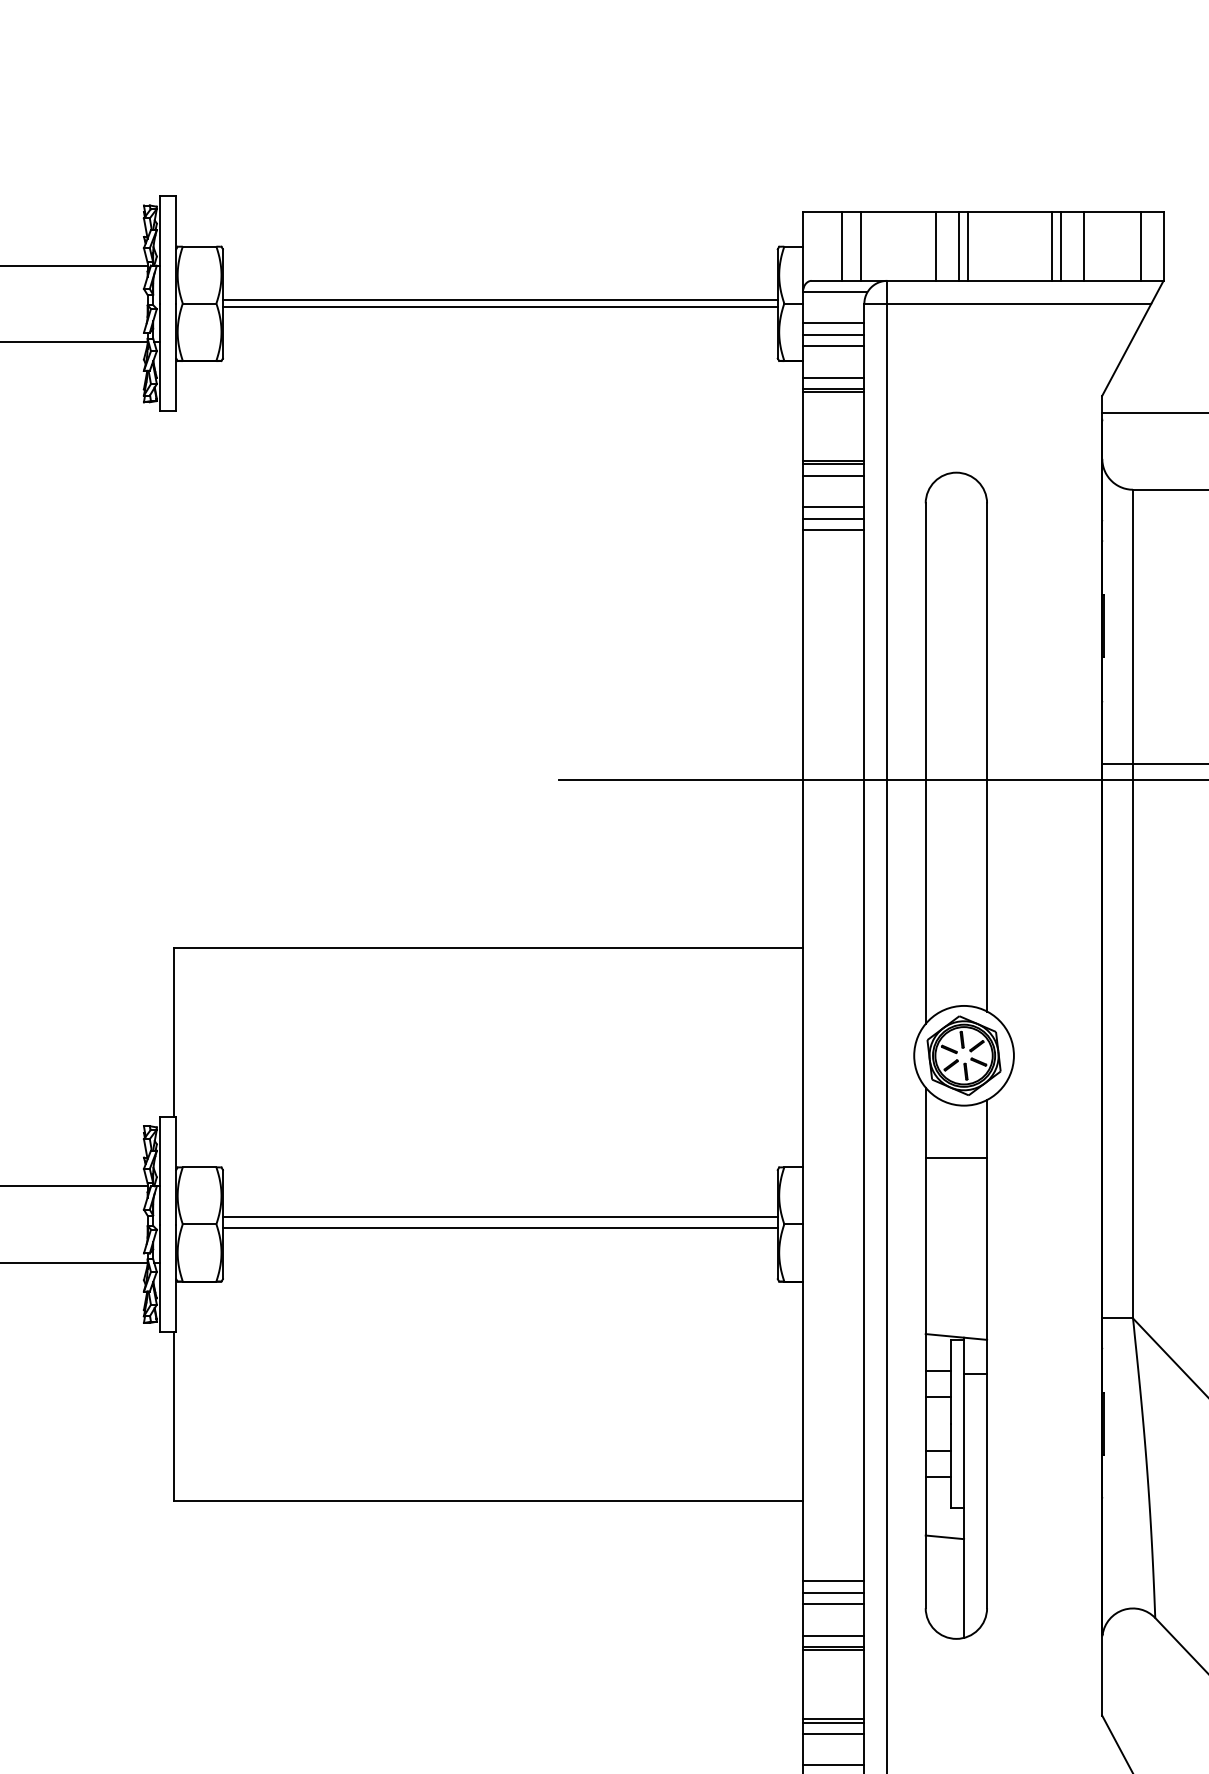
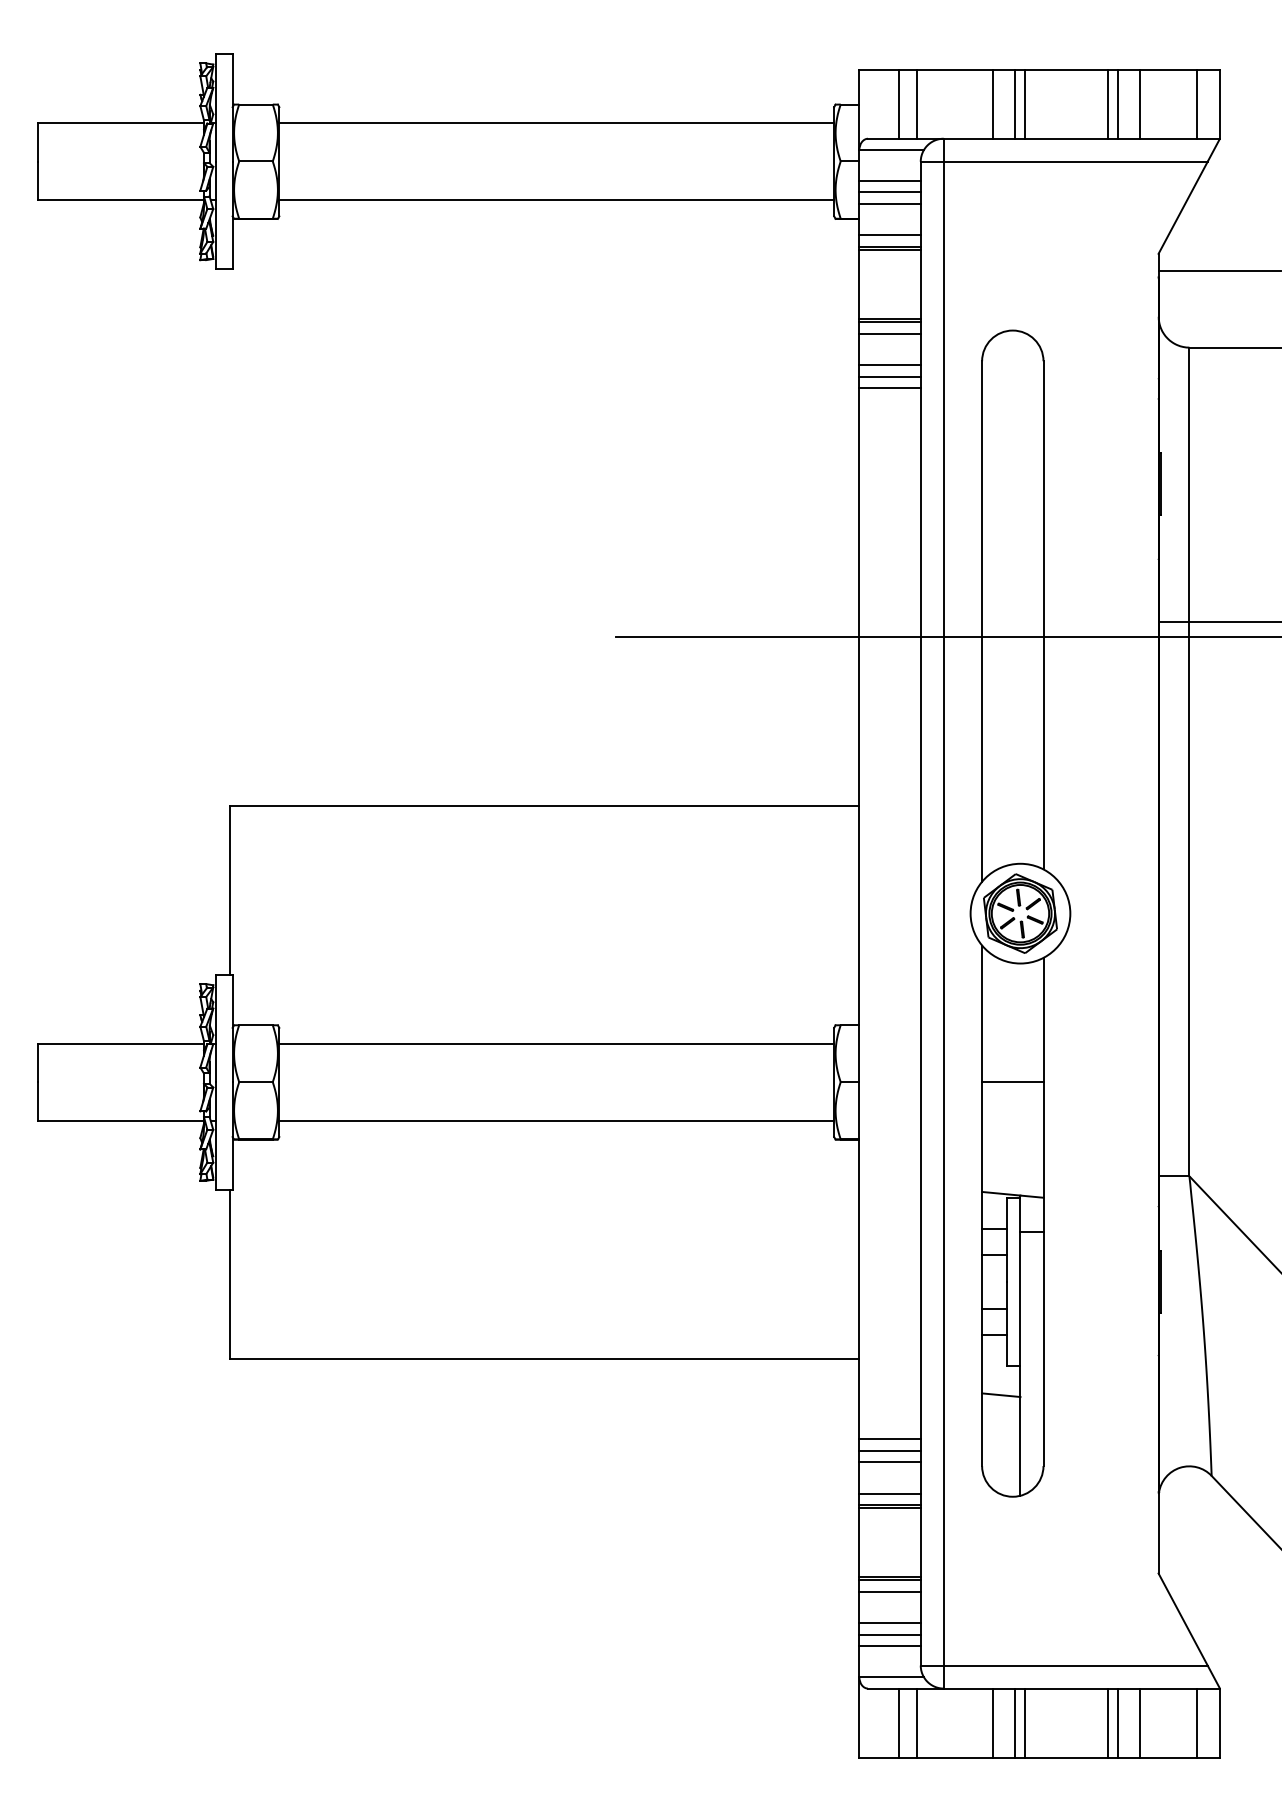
line: (500, 300) -> (556, 200), moved
line: (500, 306) -> (556, 123), moved
line: (956, 1157) -> (1012, 1082), moved
line: (500, 1216) -> (556, 1120), moved
line: (500, 1228) -> (556, 1044), moved

